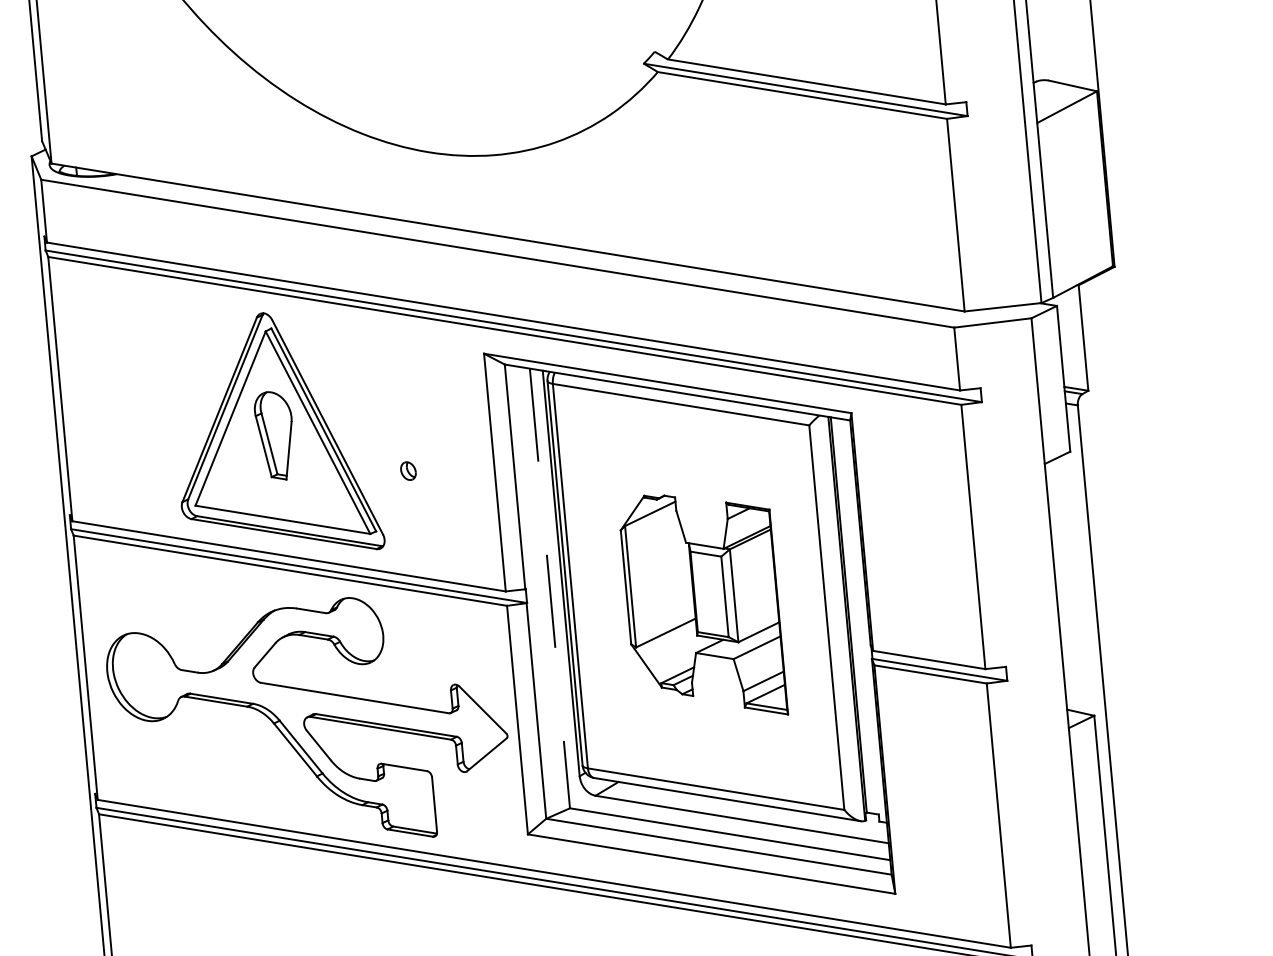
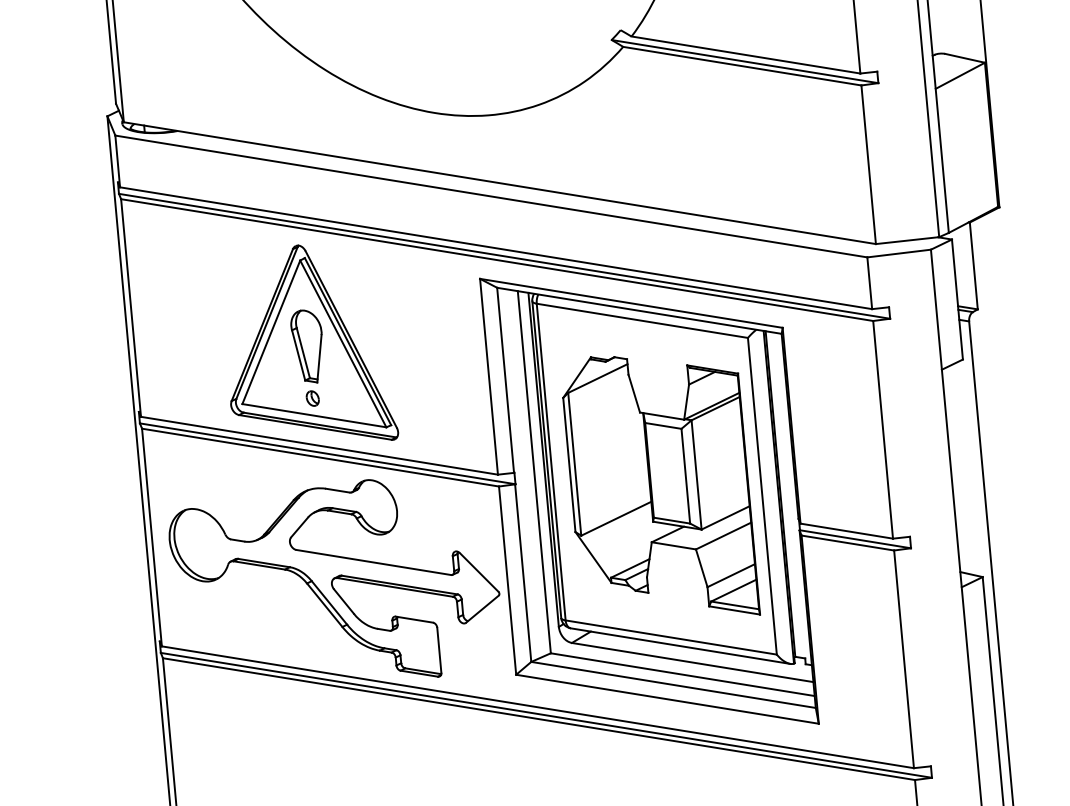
part: (408, 471) -> (312, 398), moved
line: (550, 588) -> (534, 472), dashed -> solid
part: (704, 604) -> (661, 485), size x1.43

